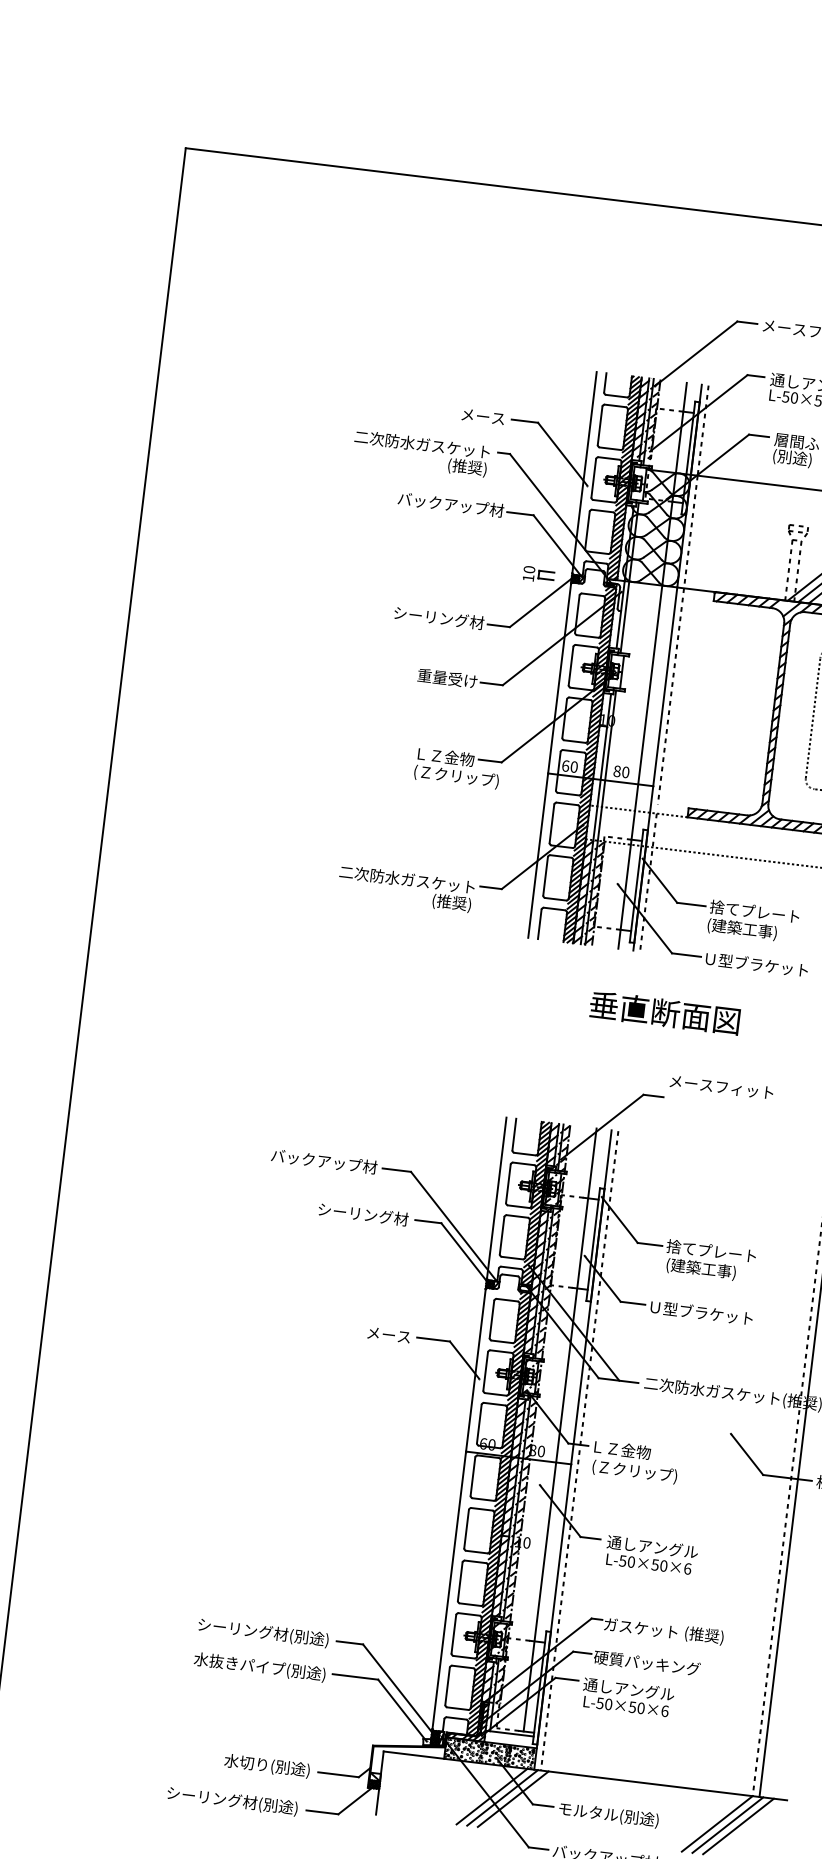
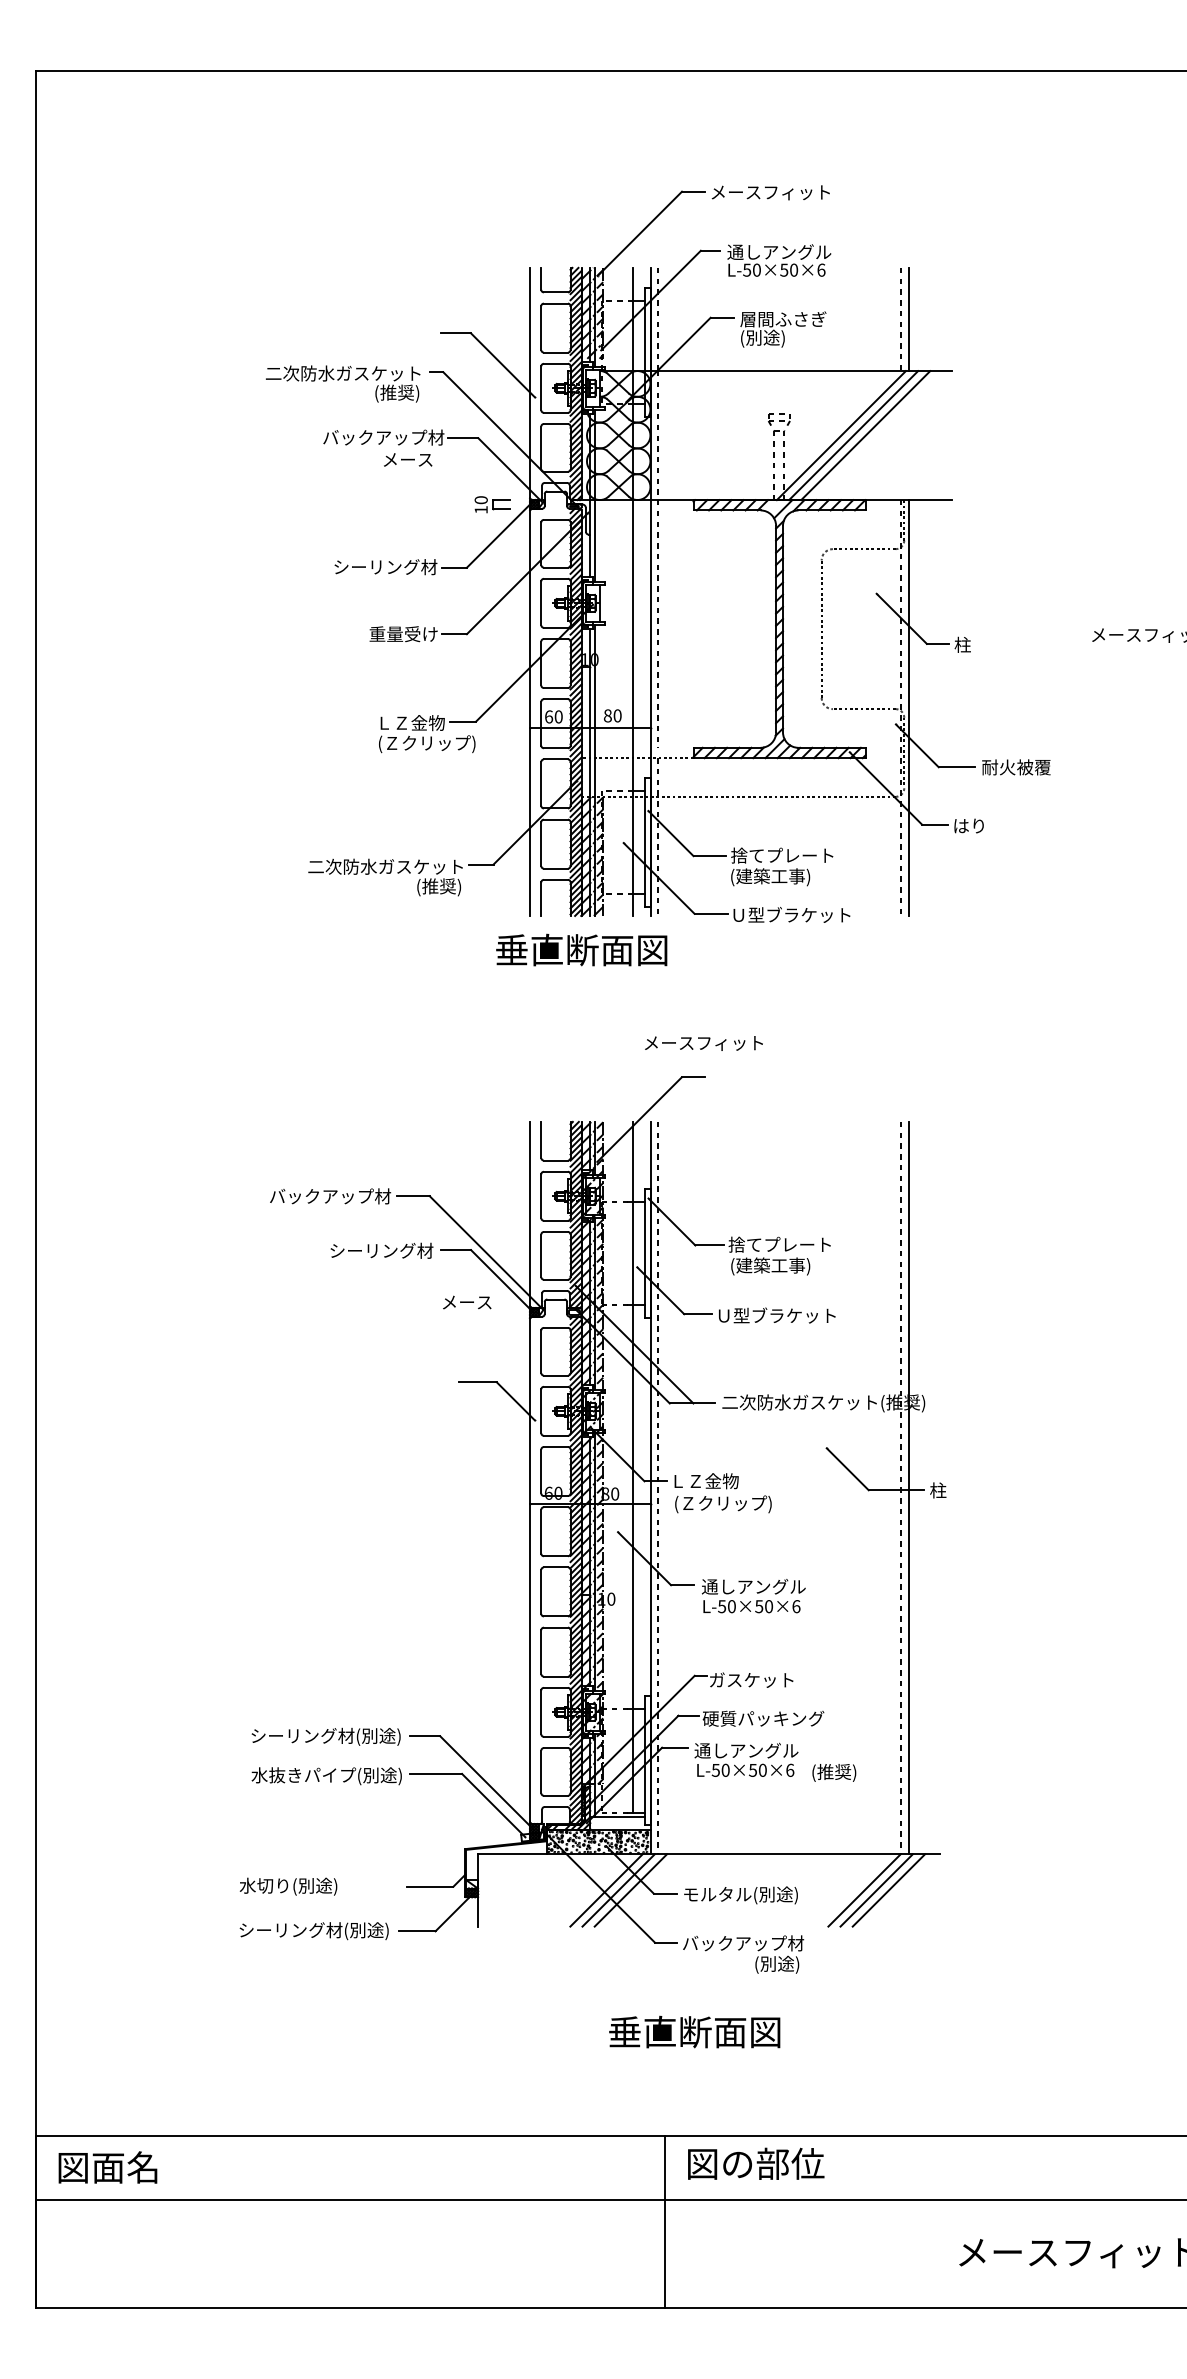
text: (483, 416) -> (408, 459), moved
text: (664, 1012) -> (581, 949), moved
text: (721, 1087) -> (703, 1043), moved
text: (389, 1335) -> (467, 1302), moved
text: (704, 1635) -> (834, 1772), moved
text: (267, 1765) -> (288, 1886), moved

